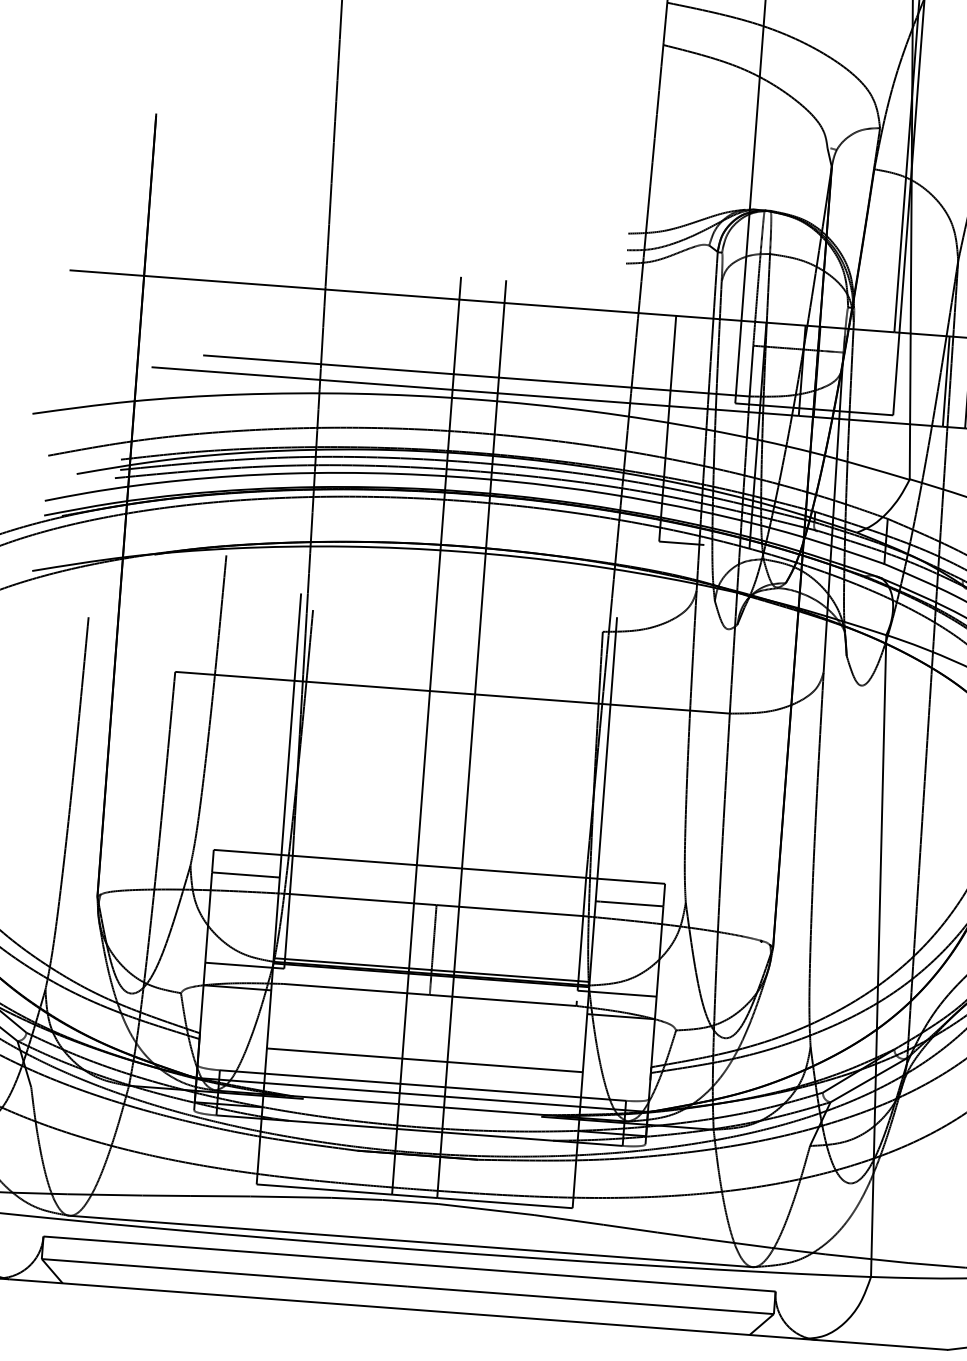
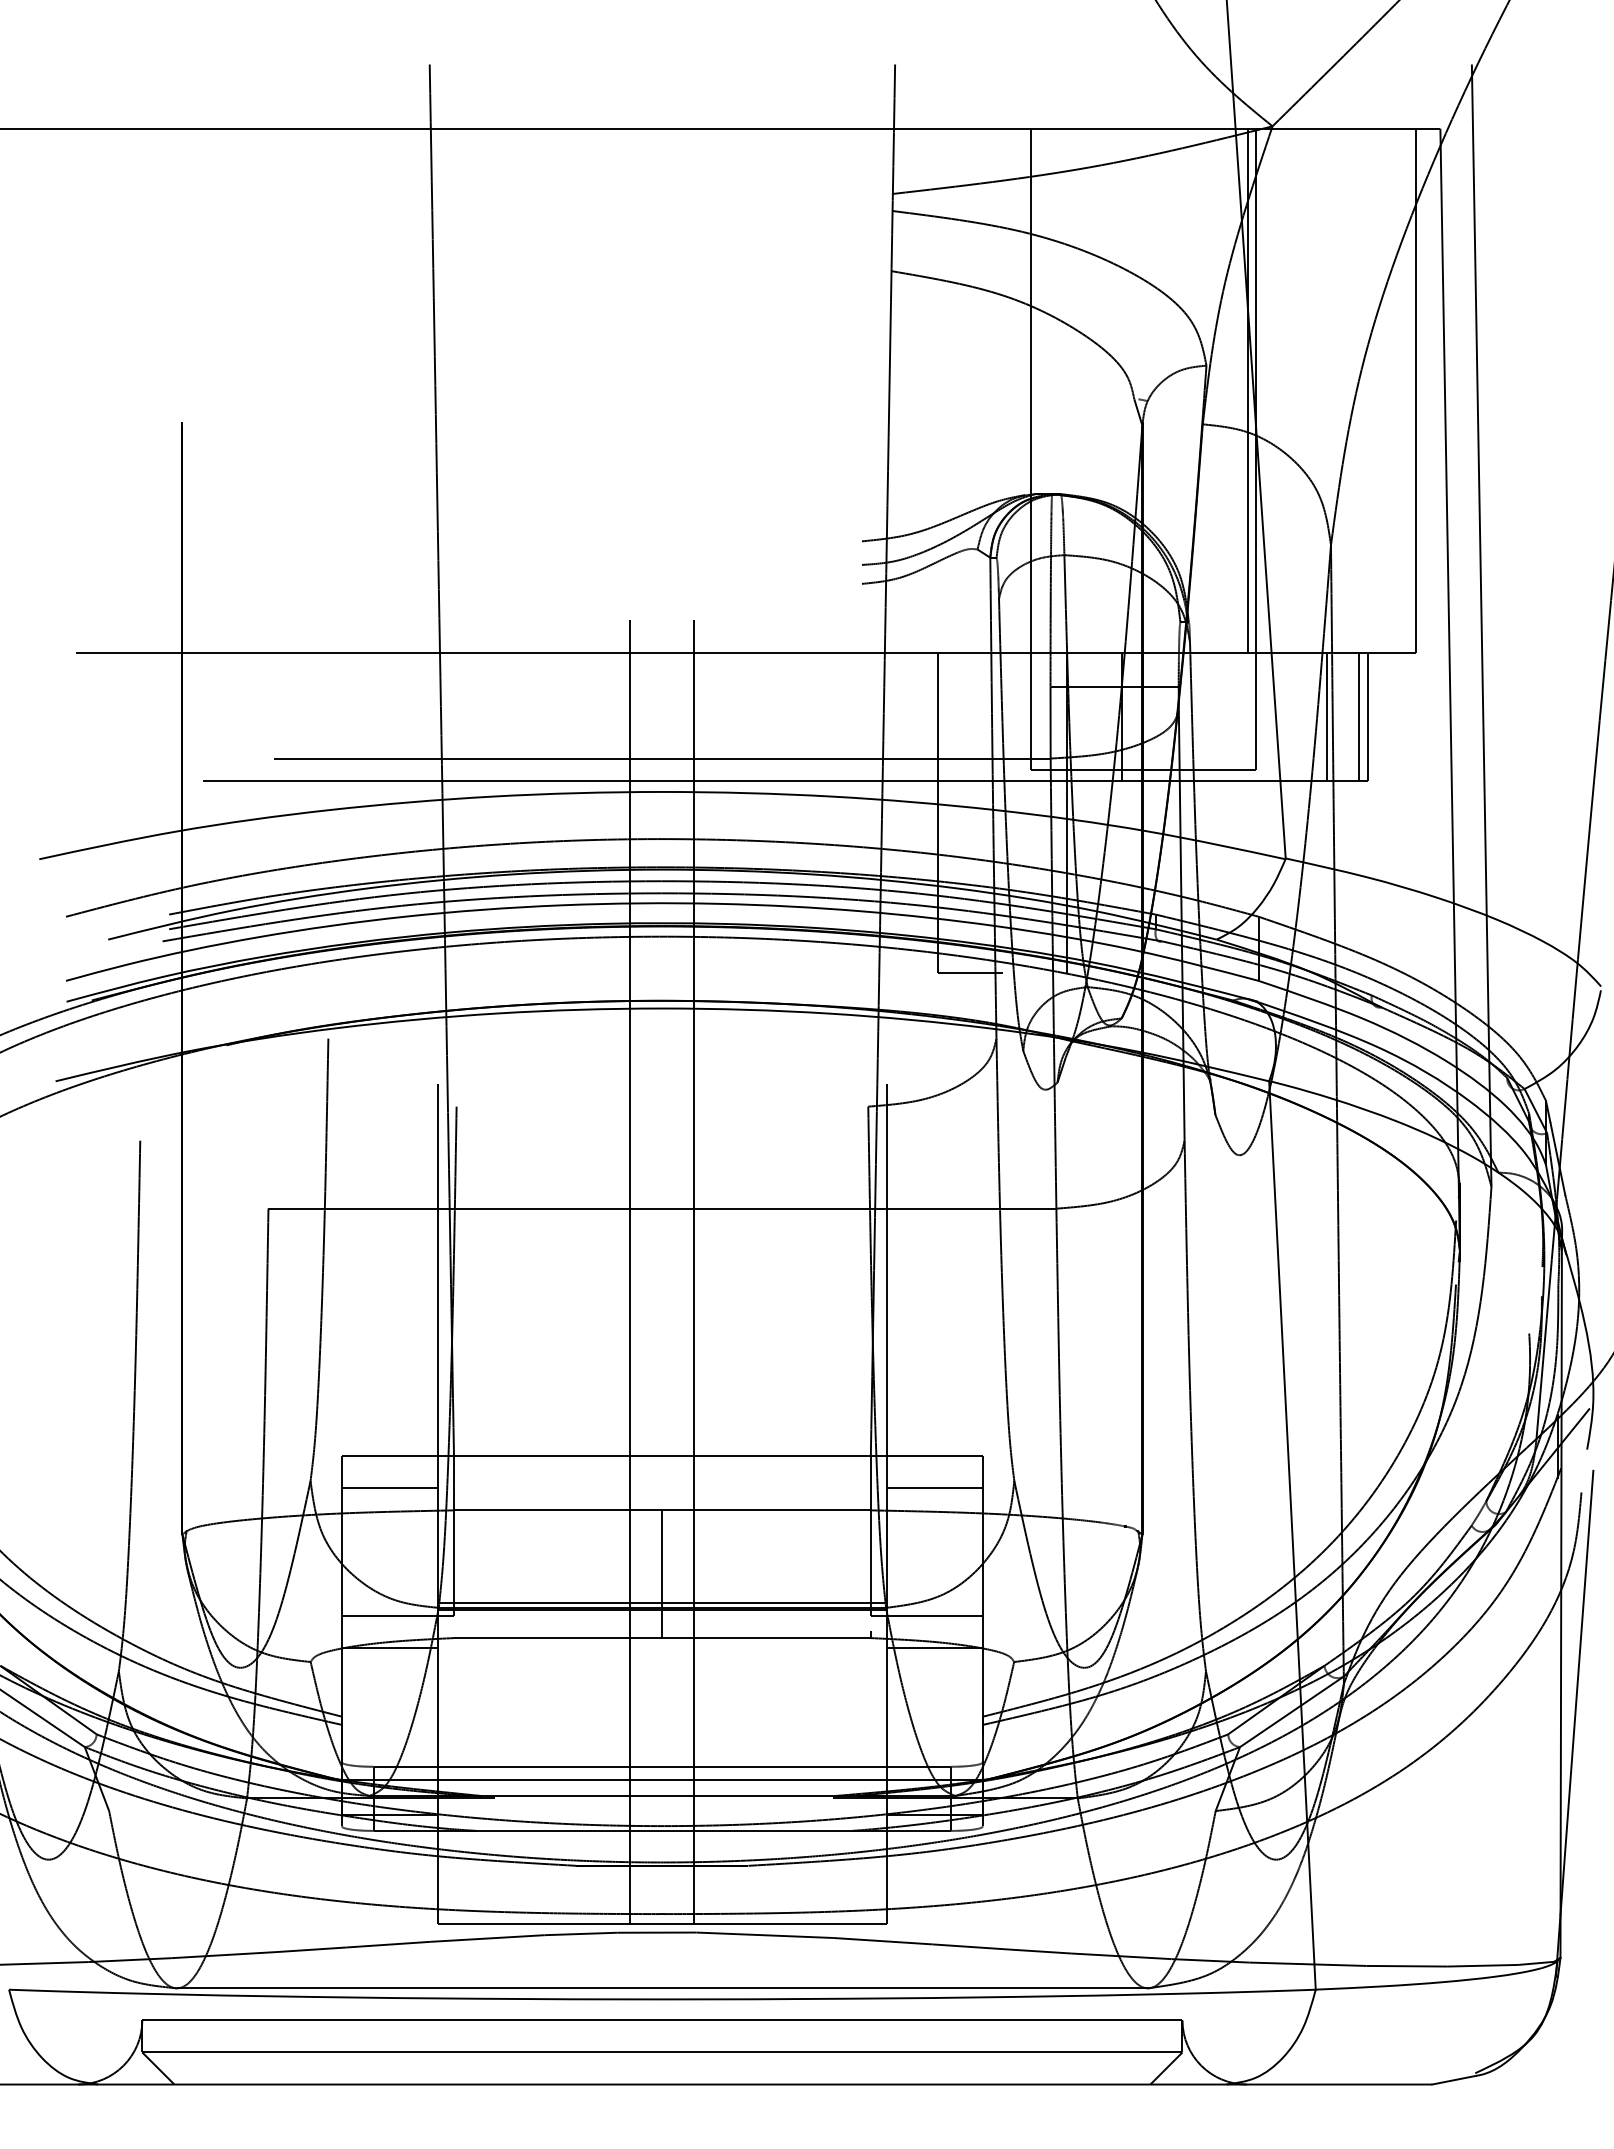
line: (424, 1059) -> (661, 1730), removed

